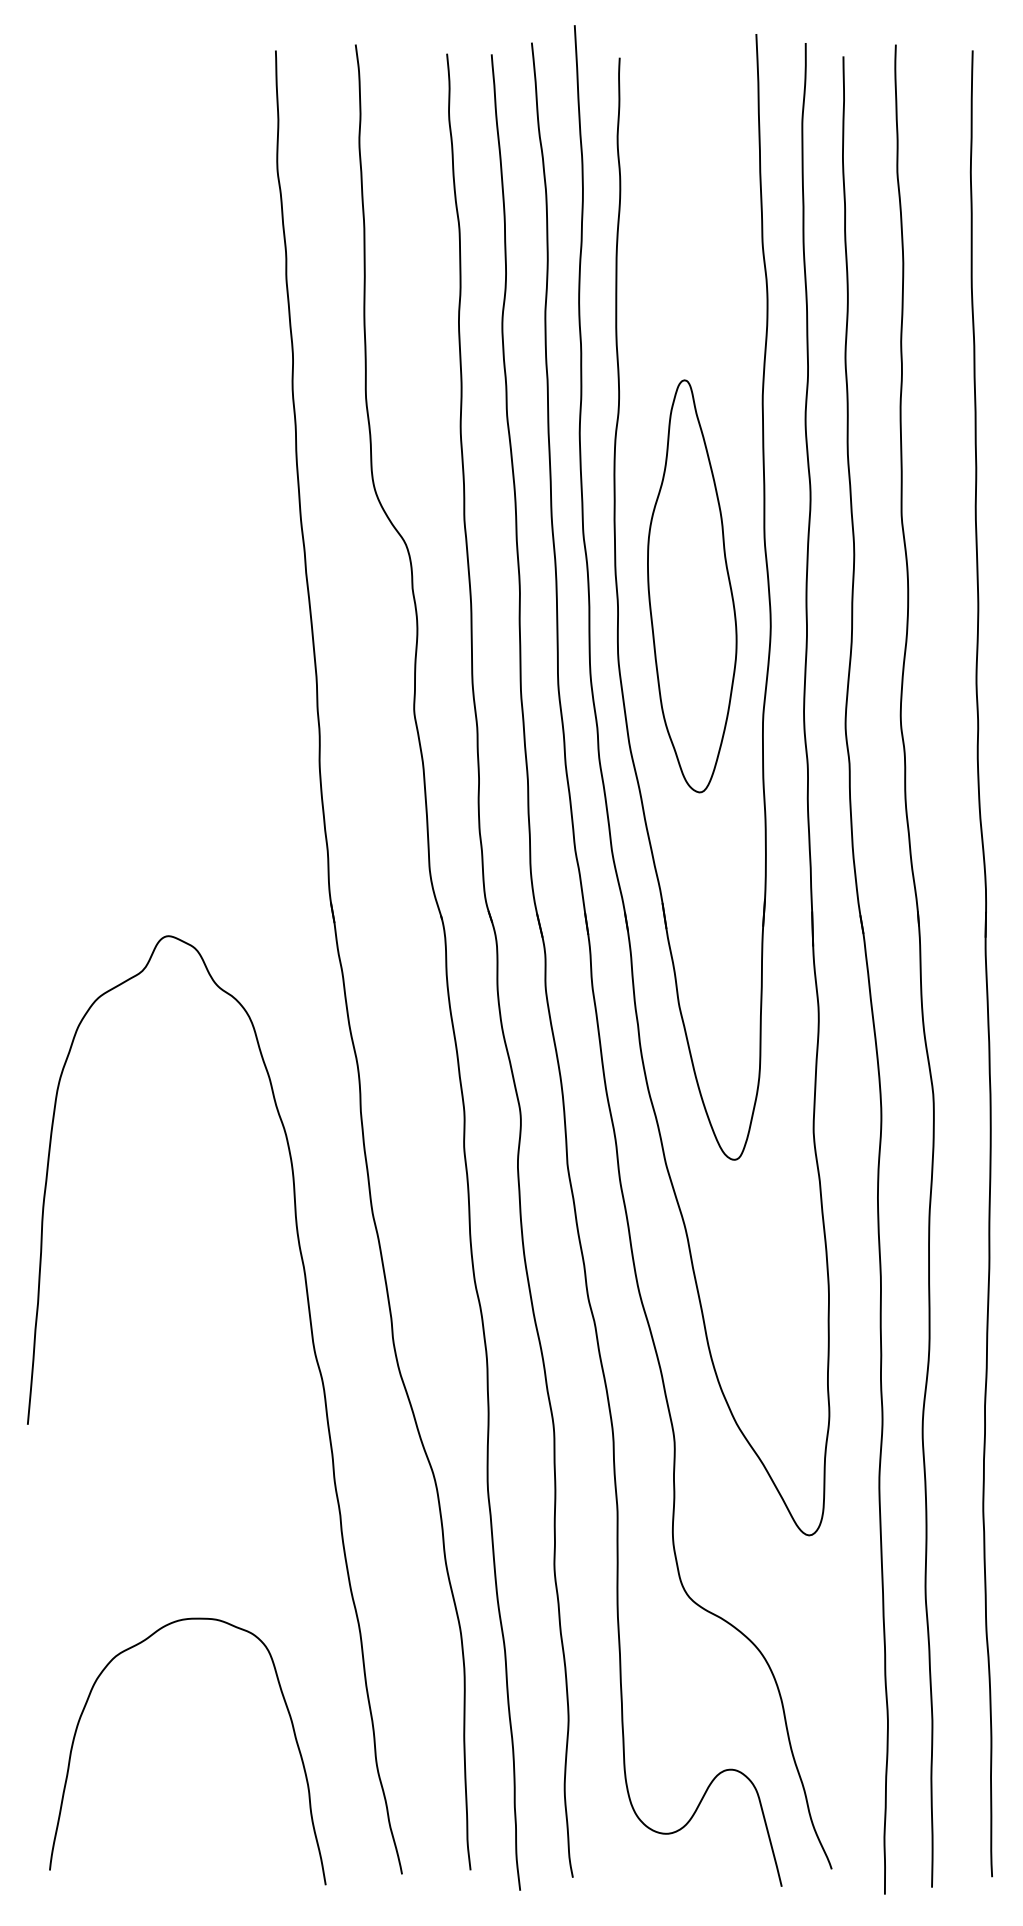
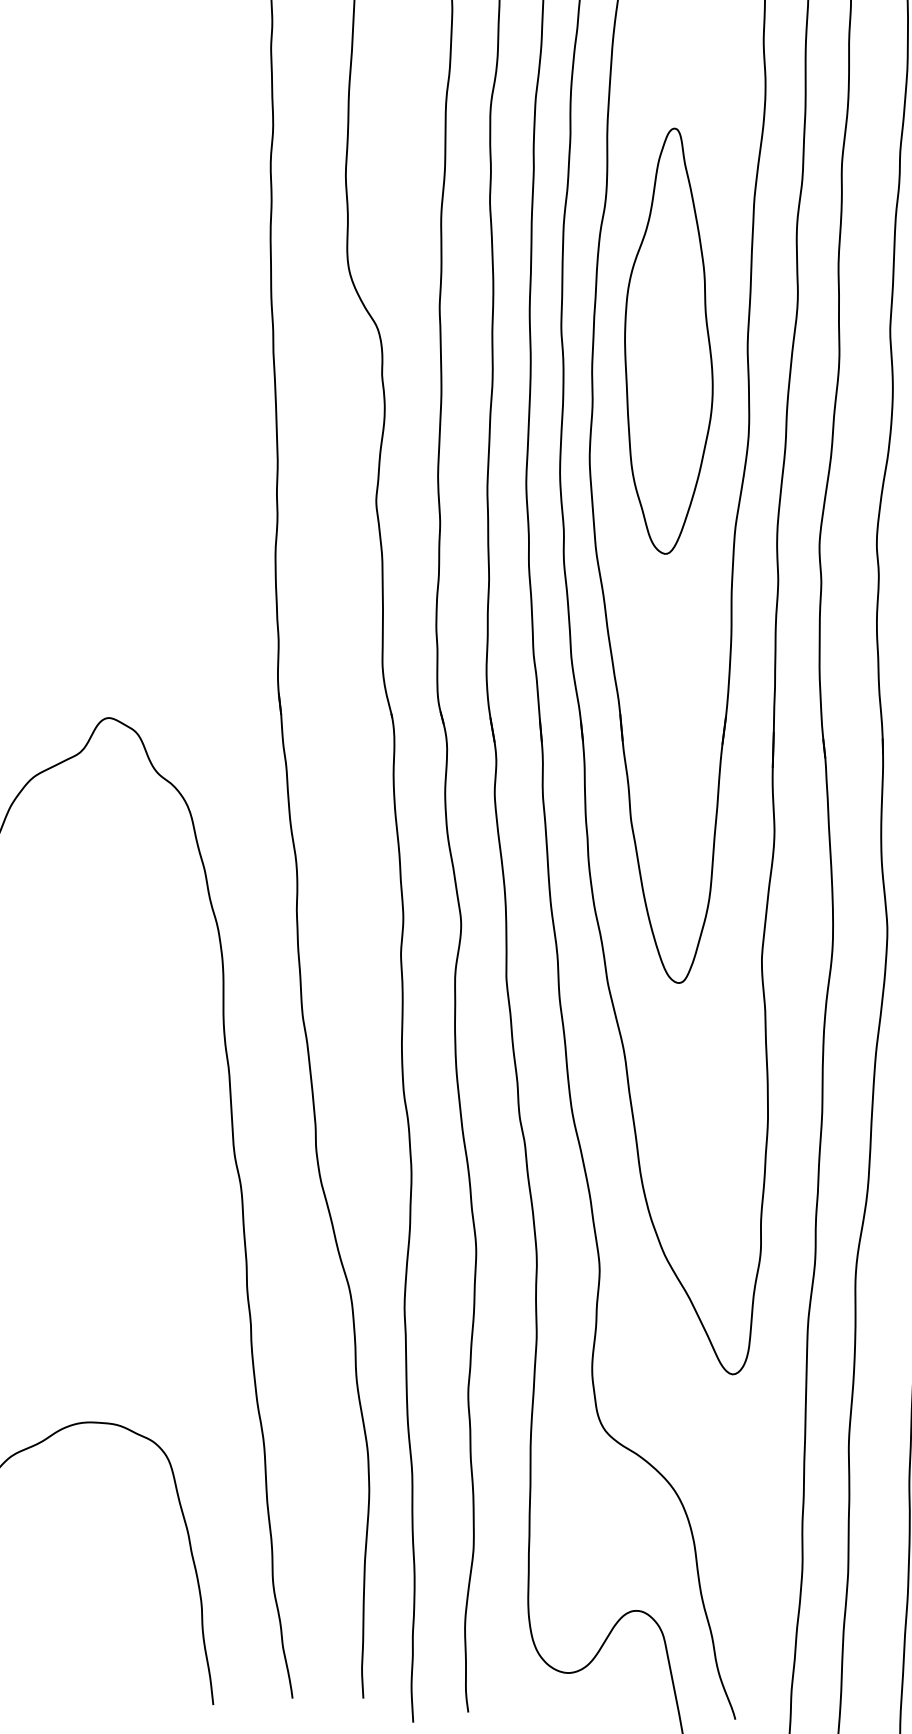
part: (692, 586) -> (670, 341), moved

